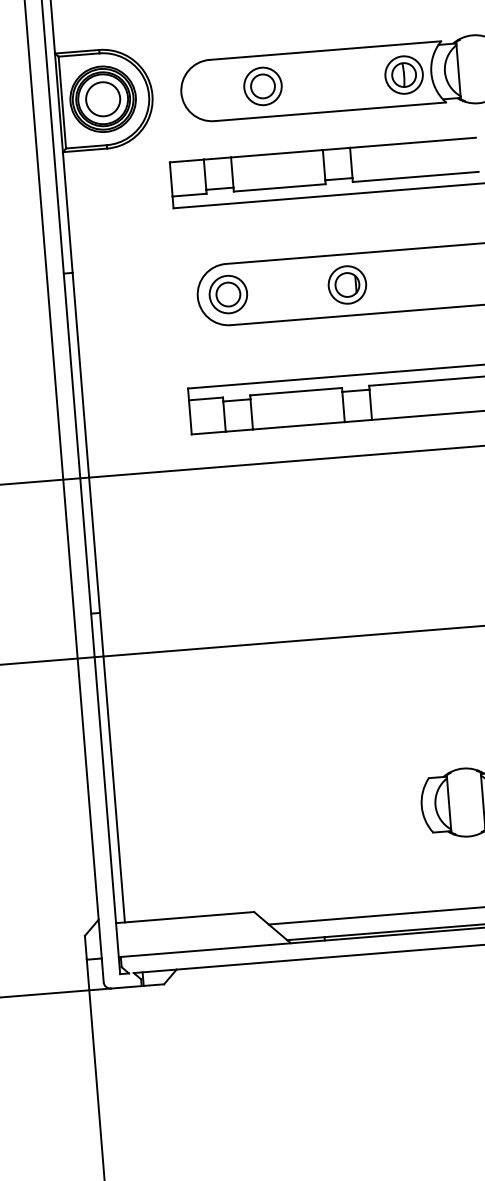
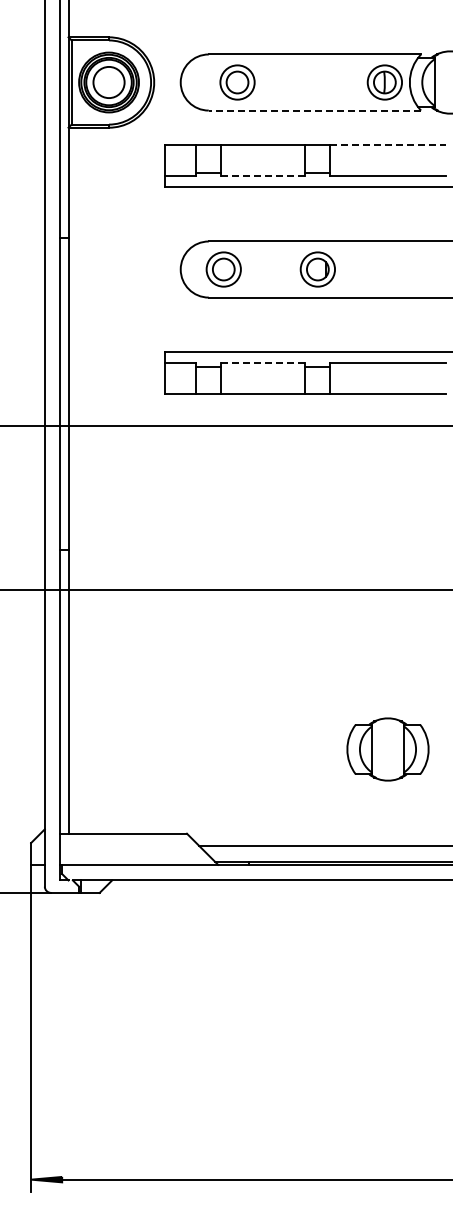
part: (262, 86) -> (237, 82), moved
line: (329, 111) -> (314, 110), solid -> dashed
line: (413, 142) -> (388, 144), solid -> dashed
line: (278, 188) -> (262, 176), solid -> dashed
part: (228, 294) -> (223, 269), moved
line: (295, 391) -> (262, 362), solid -> dashed

